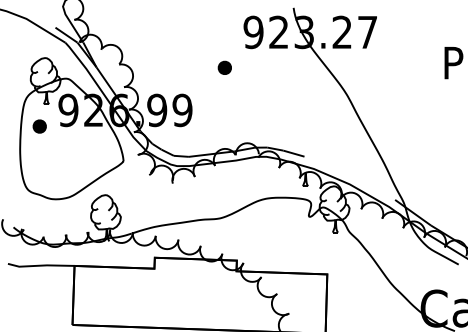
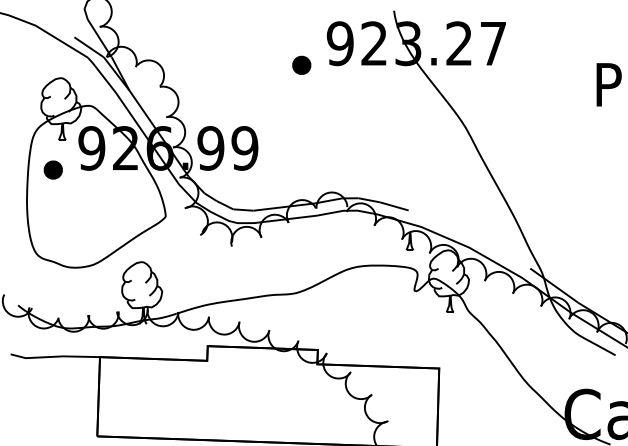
part: (224, 67) -> (301, 64), moved

